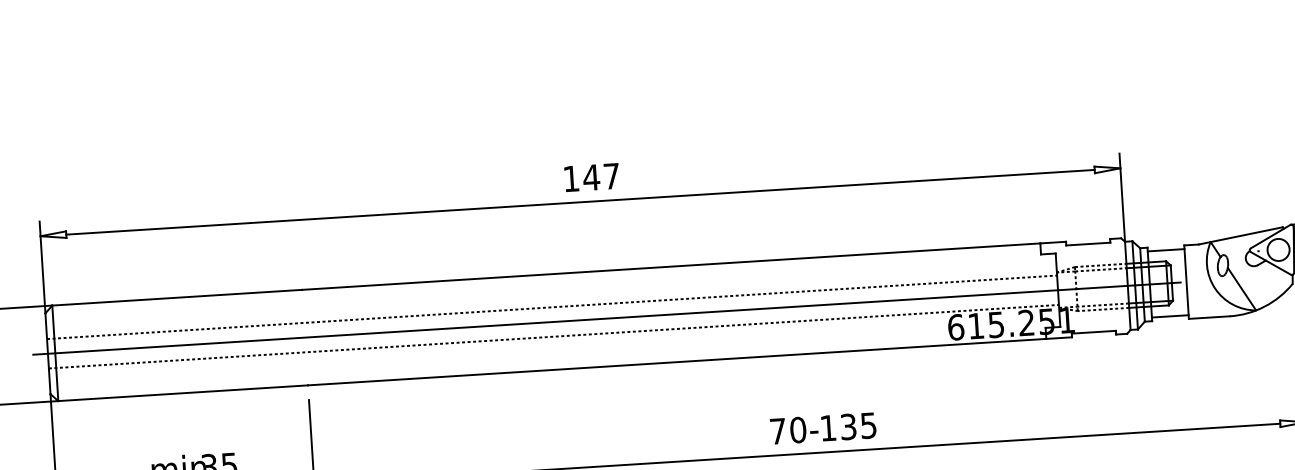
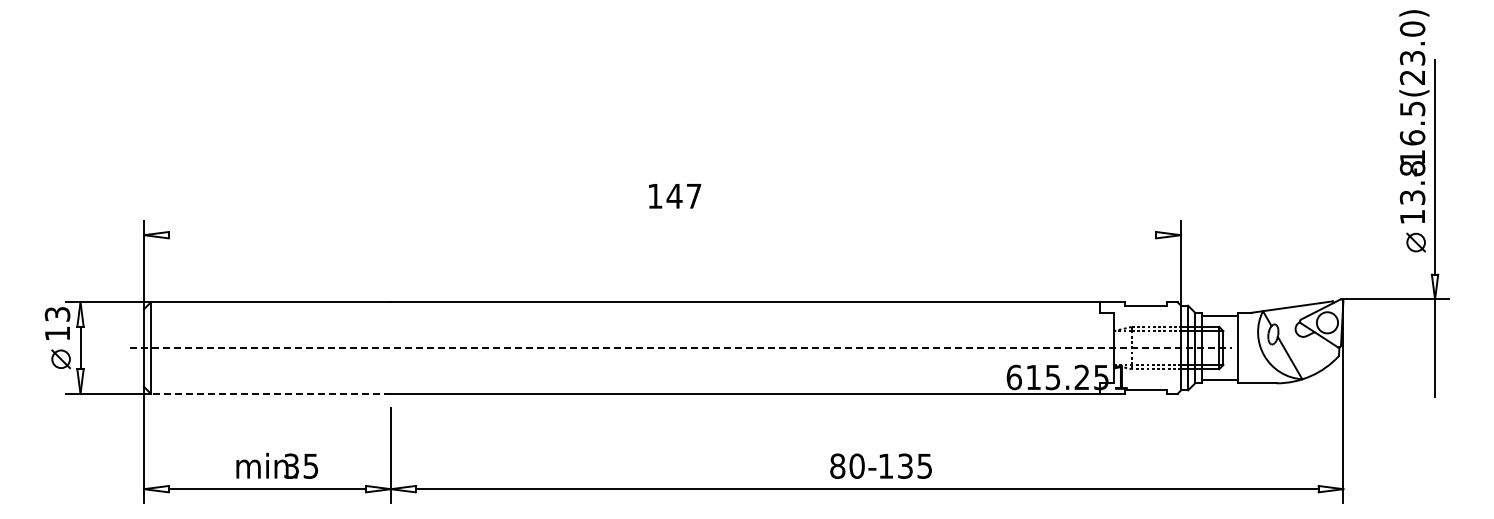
text: (592, 177) -> (675, 196), moved
line: (580, 202) -> (662, 235), removed
line: (552, 306) -> (629, 333), removed
line: (606, 319) -> (680, 348), solid -> dashed
line: (554, 337) -> (629, 362), removed
line: (183, 392) -> (271, 393), solid -> dashed
text: (777, 430) -> (837, 465), 70- -> 80-

